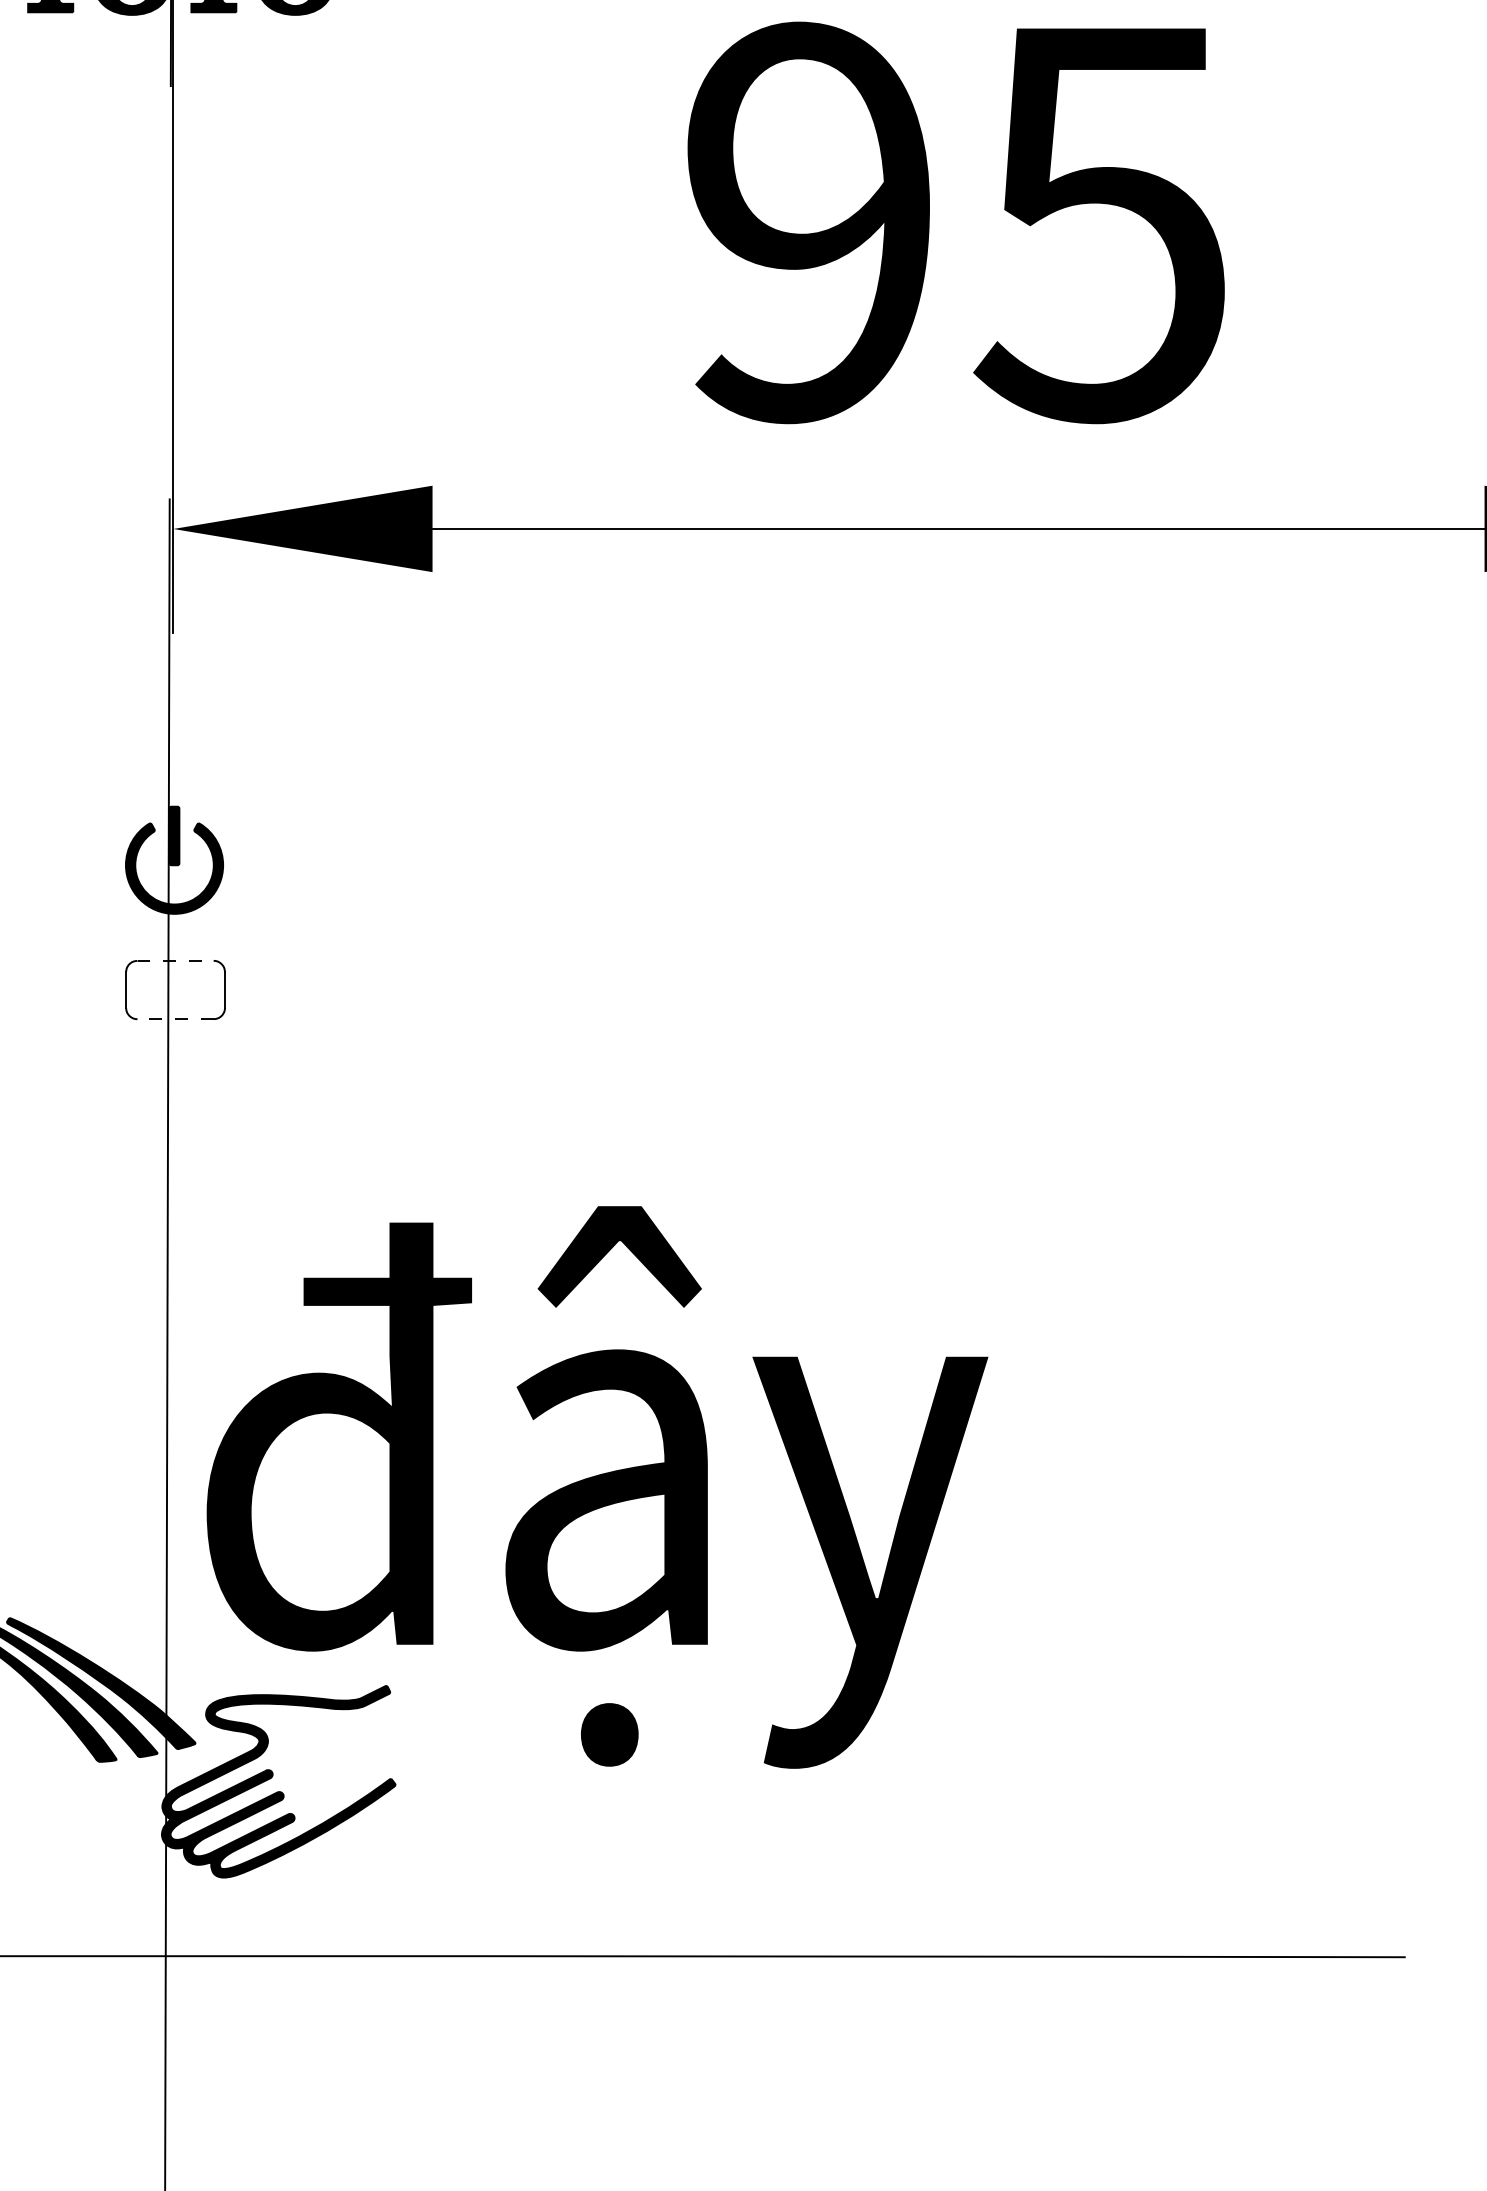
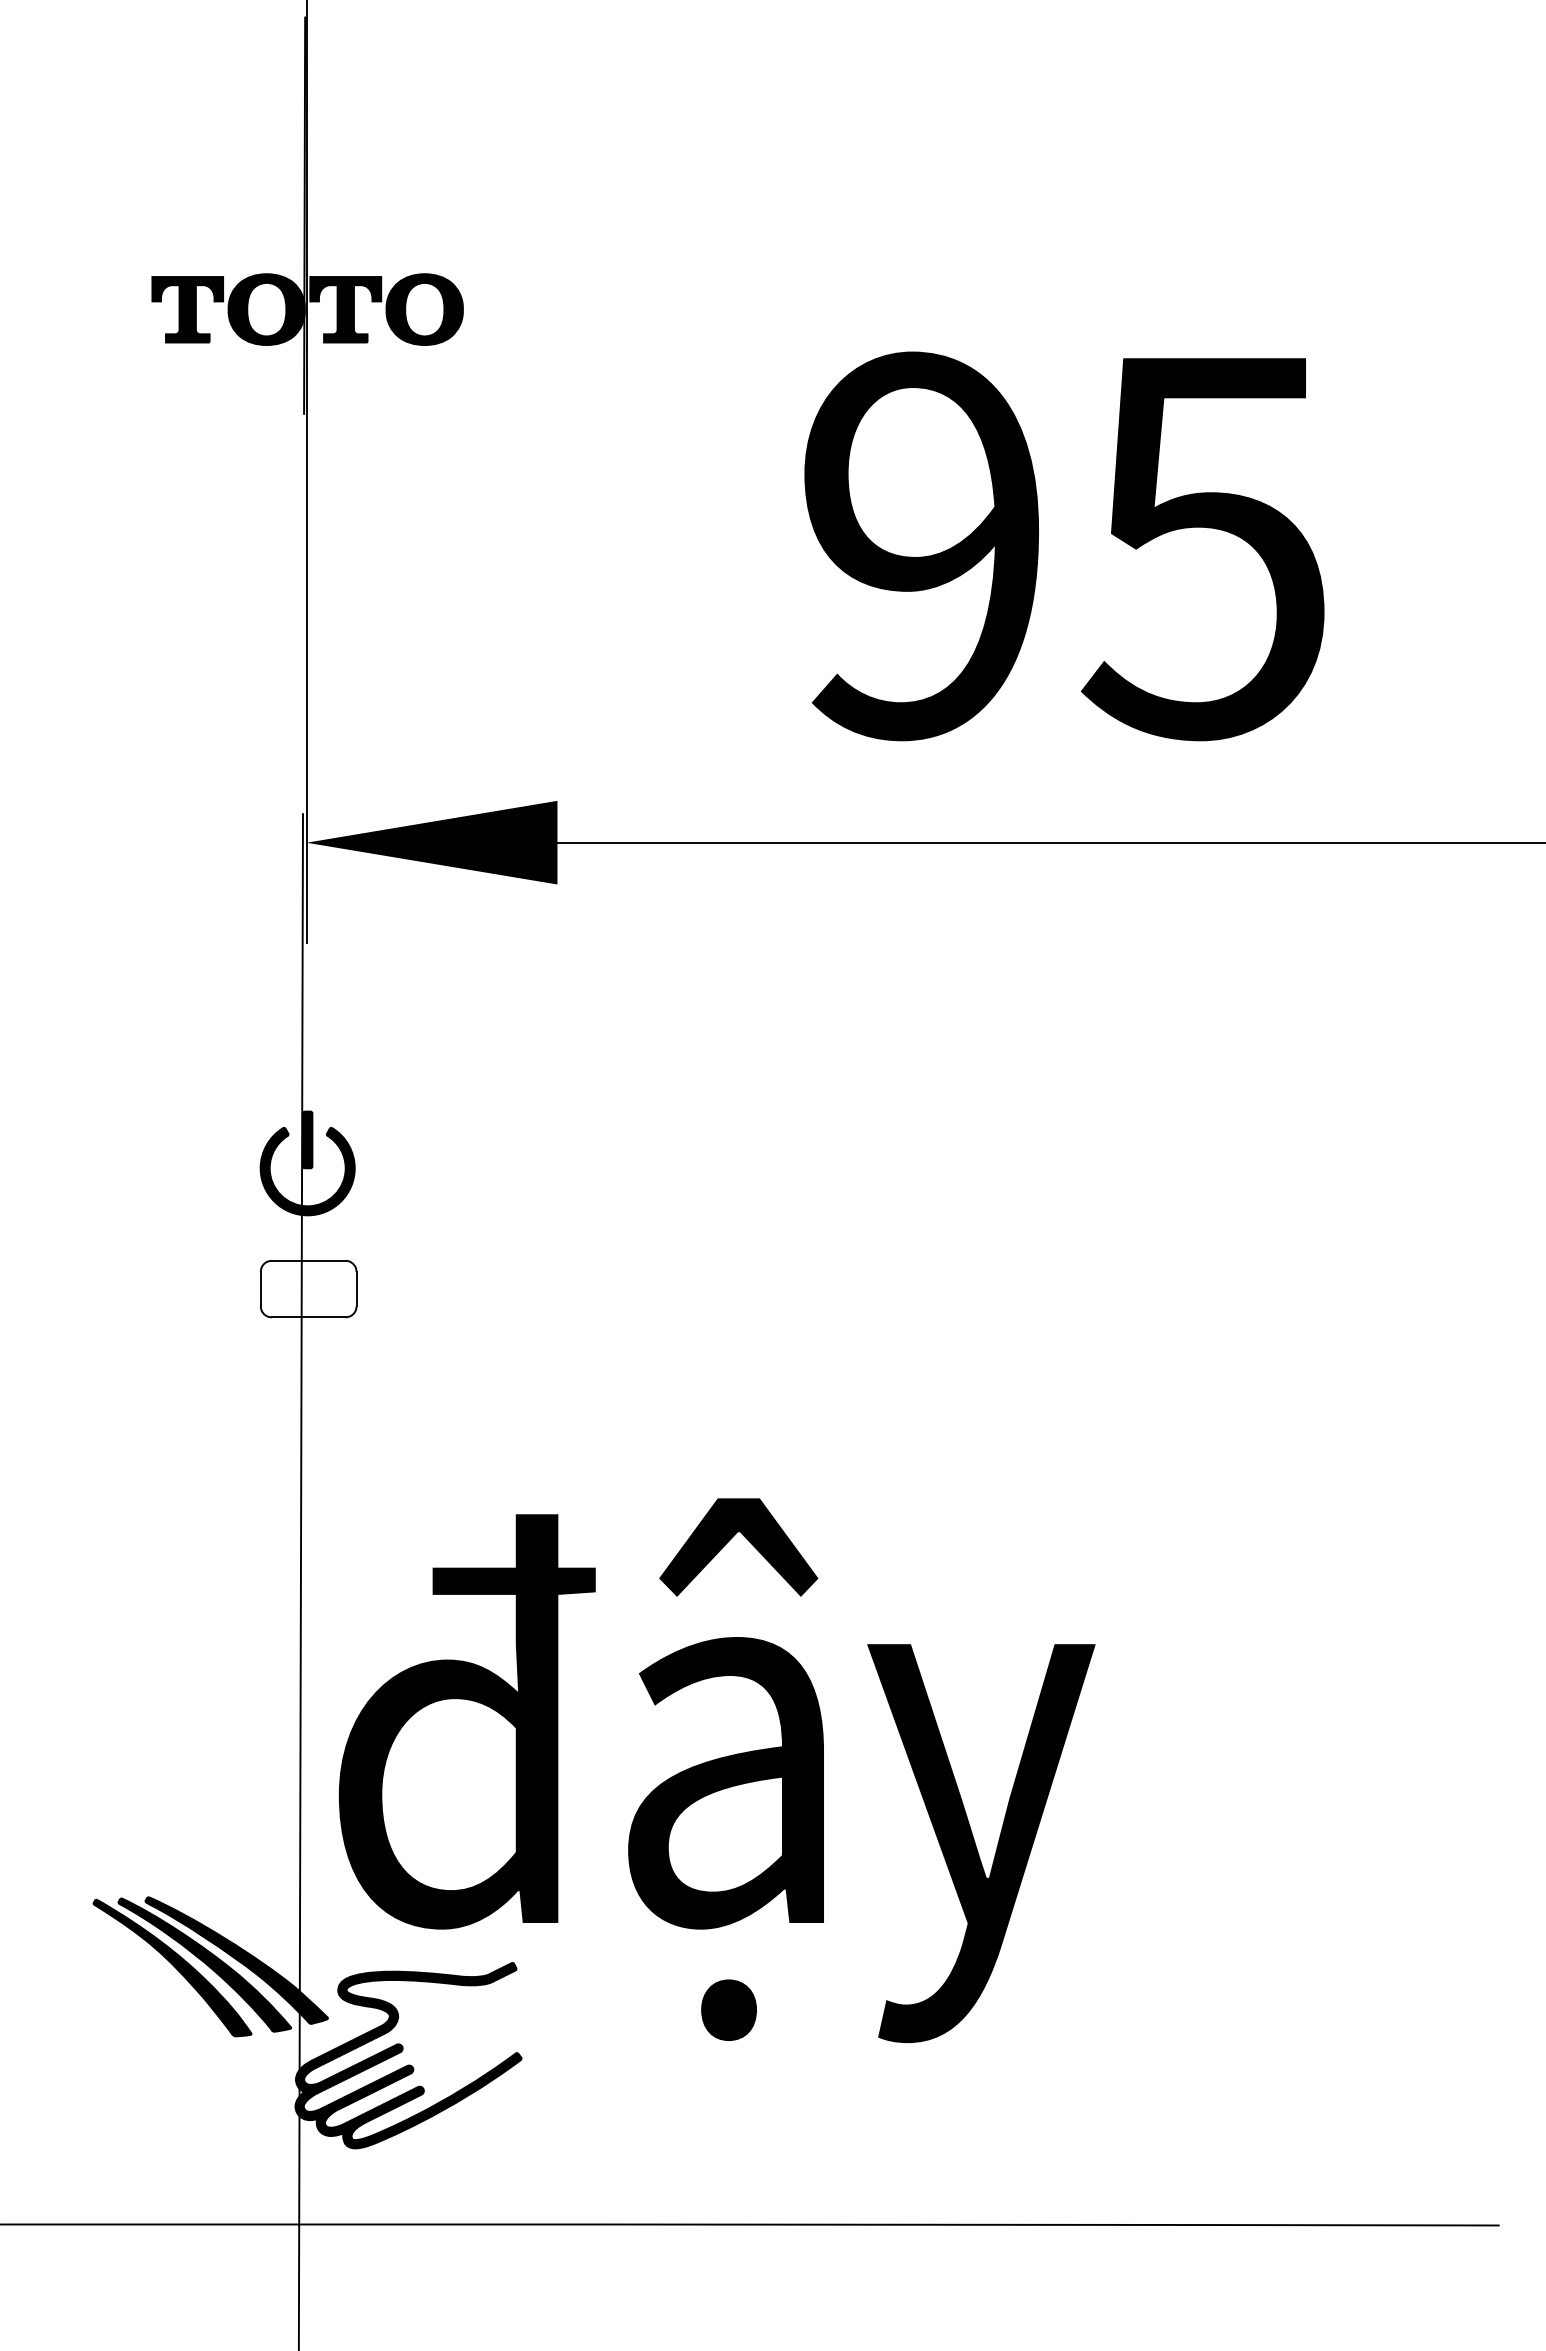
line: (175, 960) -> (308, 1260), dashed -> solid
line: (175, 1019) -> (308, 1317), dashed -> solid

